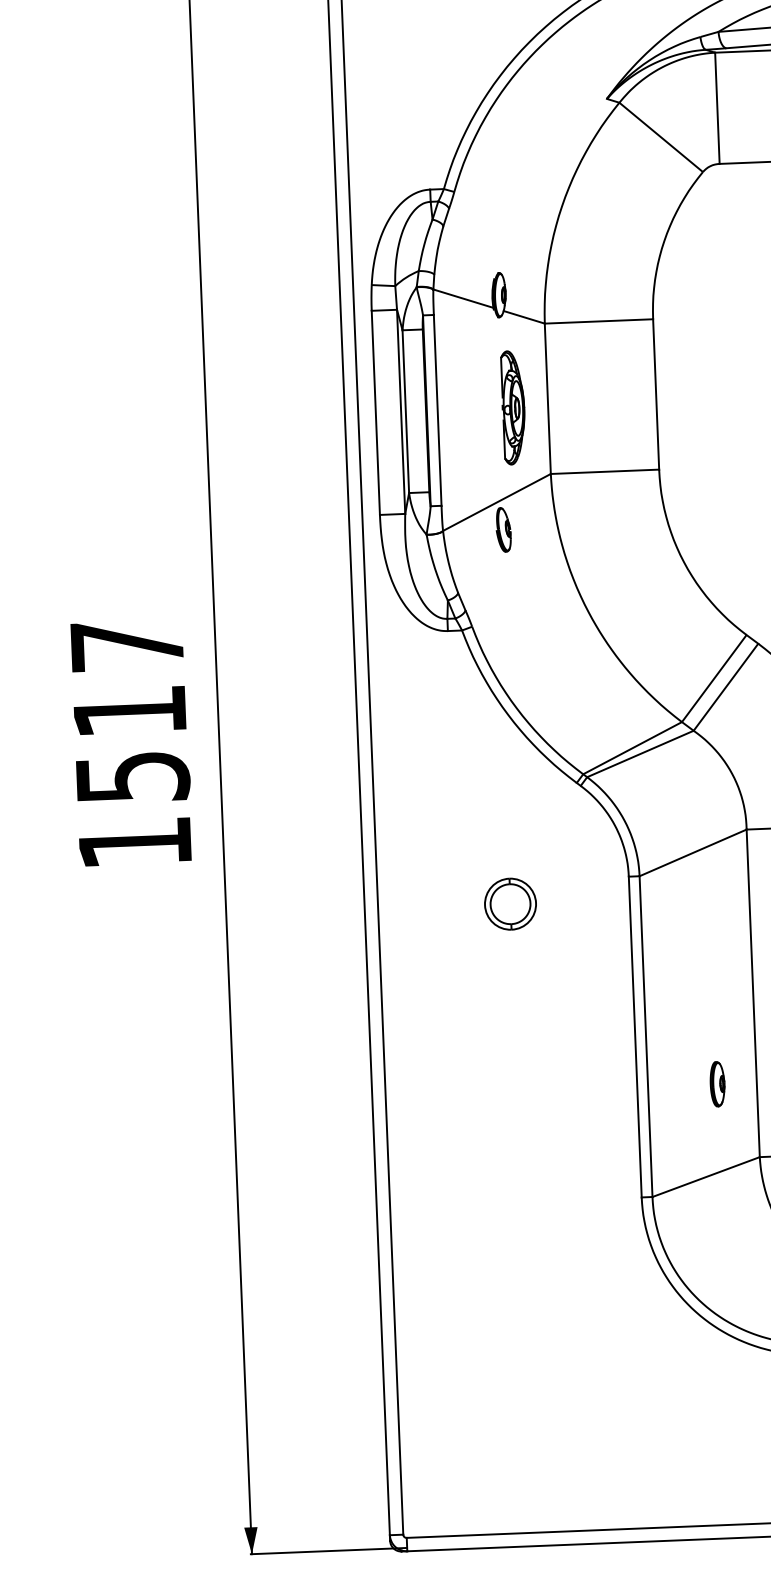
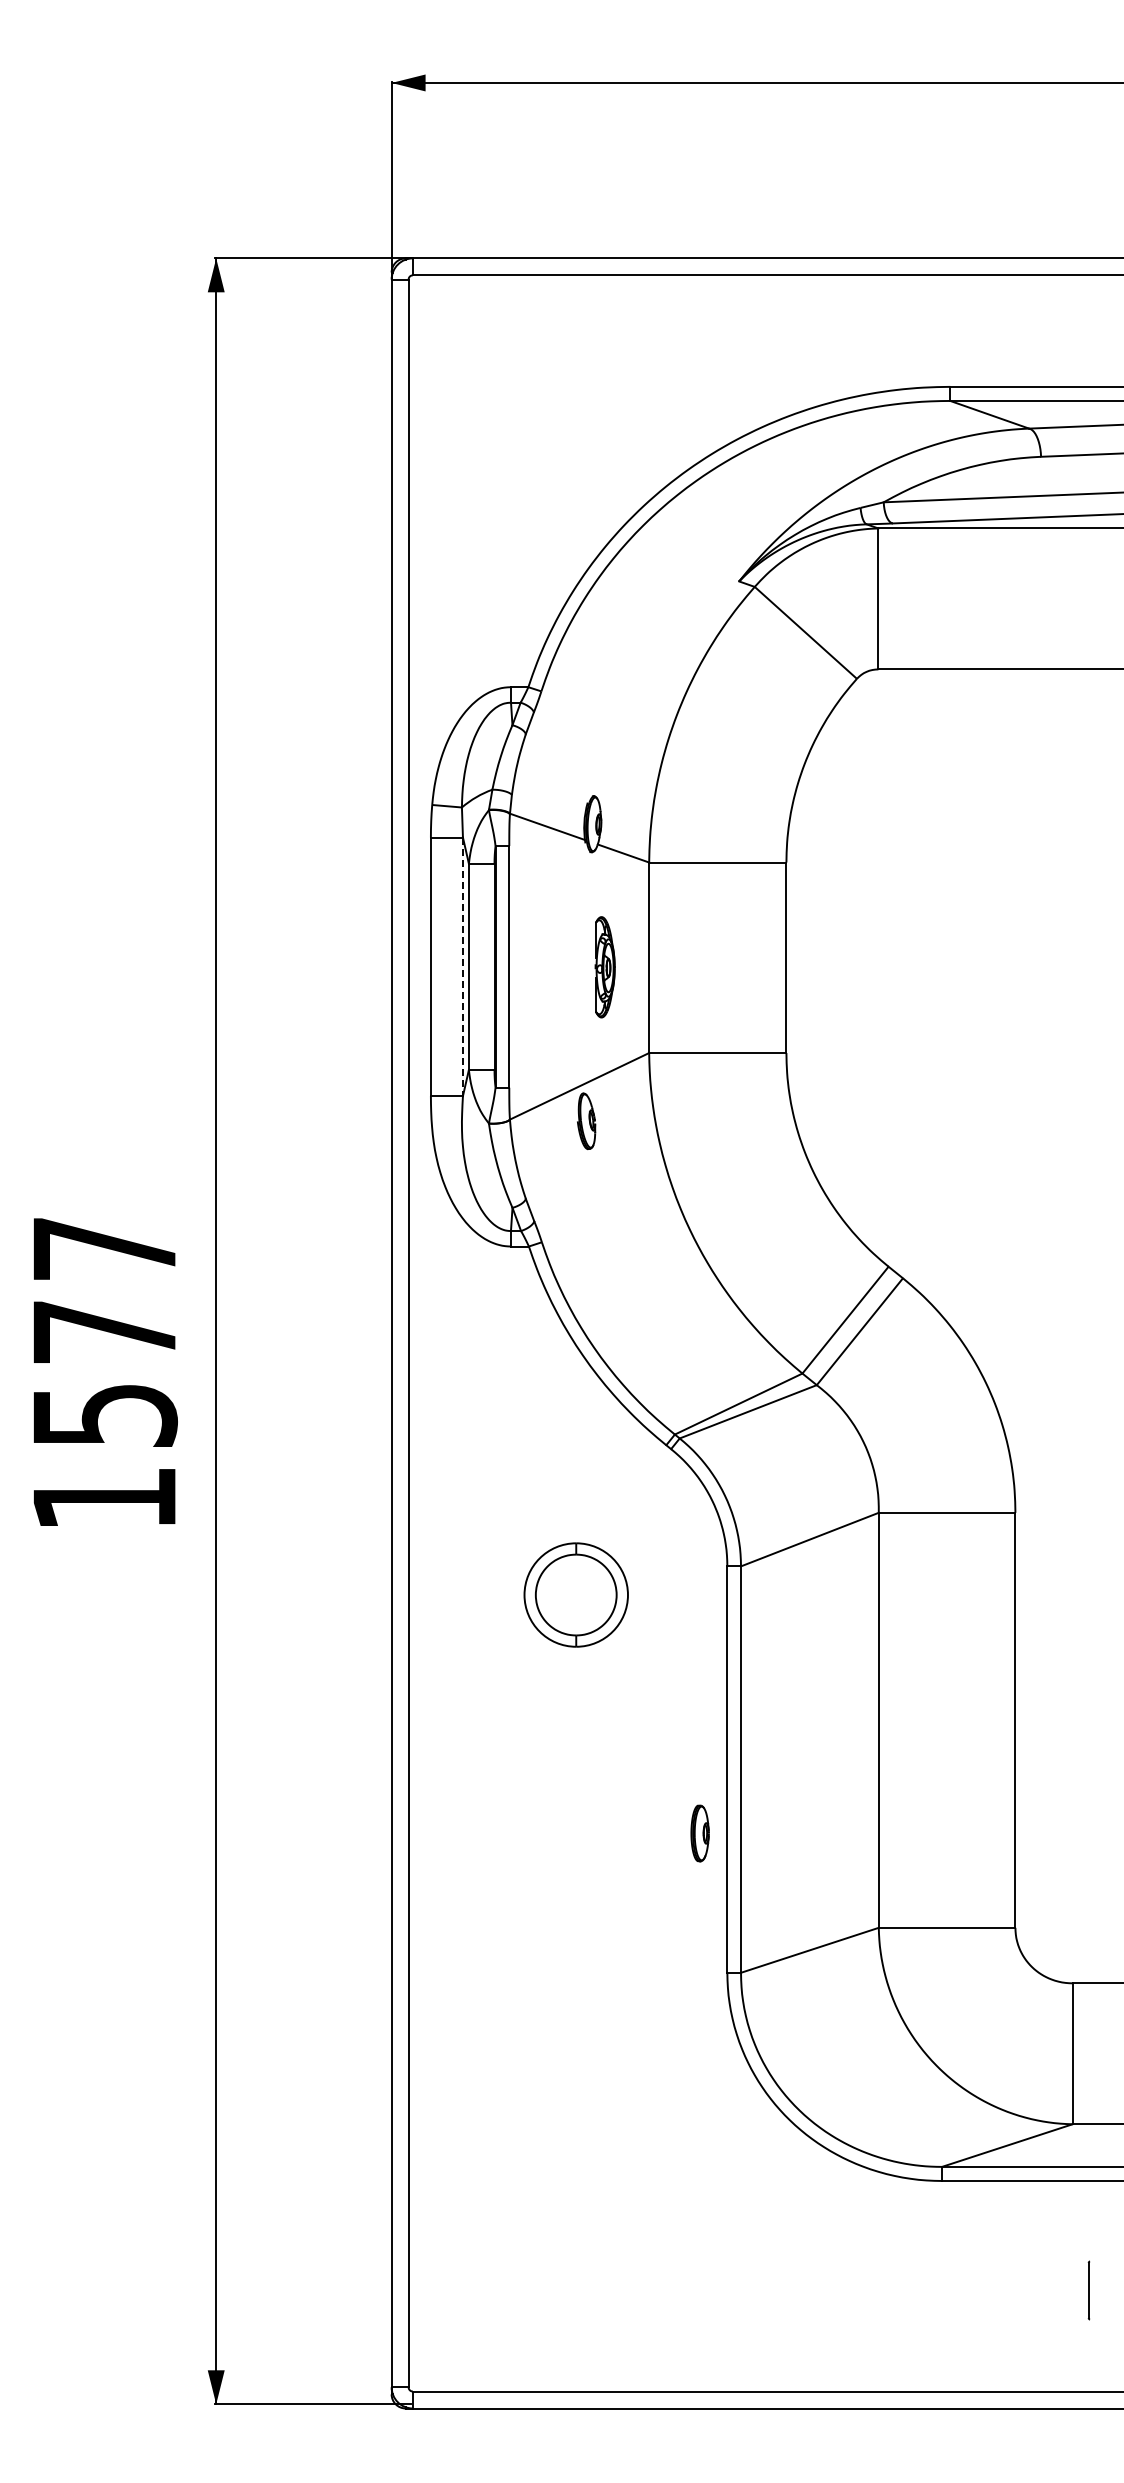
part: (512, 407) -> (604, 966), size x0.7
line: (400, 412) -> (462, 967), solid -> dashed
text: (129, 711) -> (104, 1331), 1517 -> 1577
part: (510, 904) -> (576, 1595), size x1.6
part: (717, 1084) -> (699, 1833), moved

